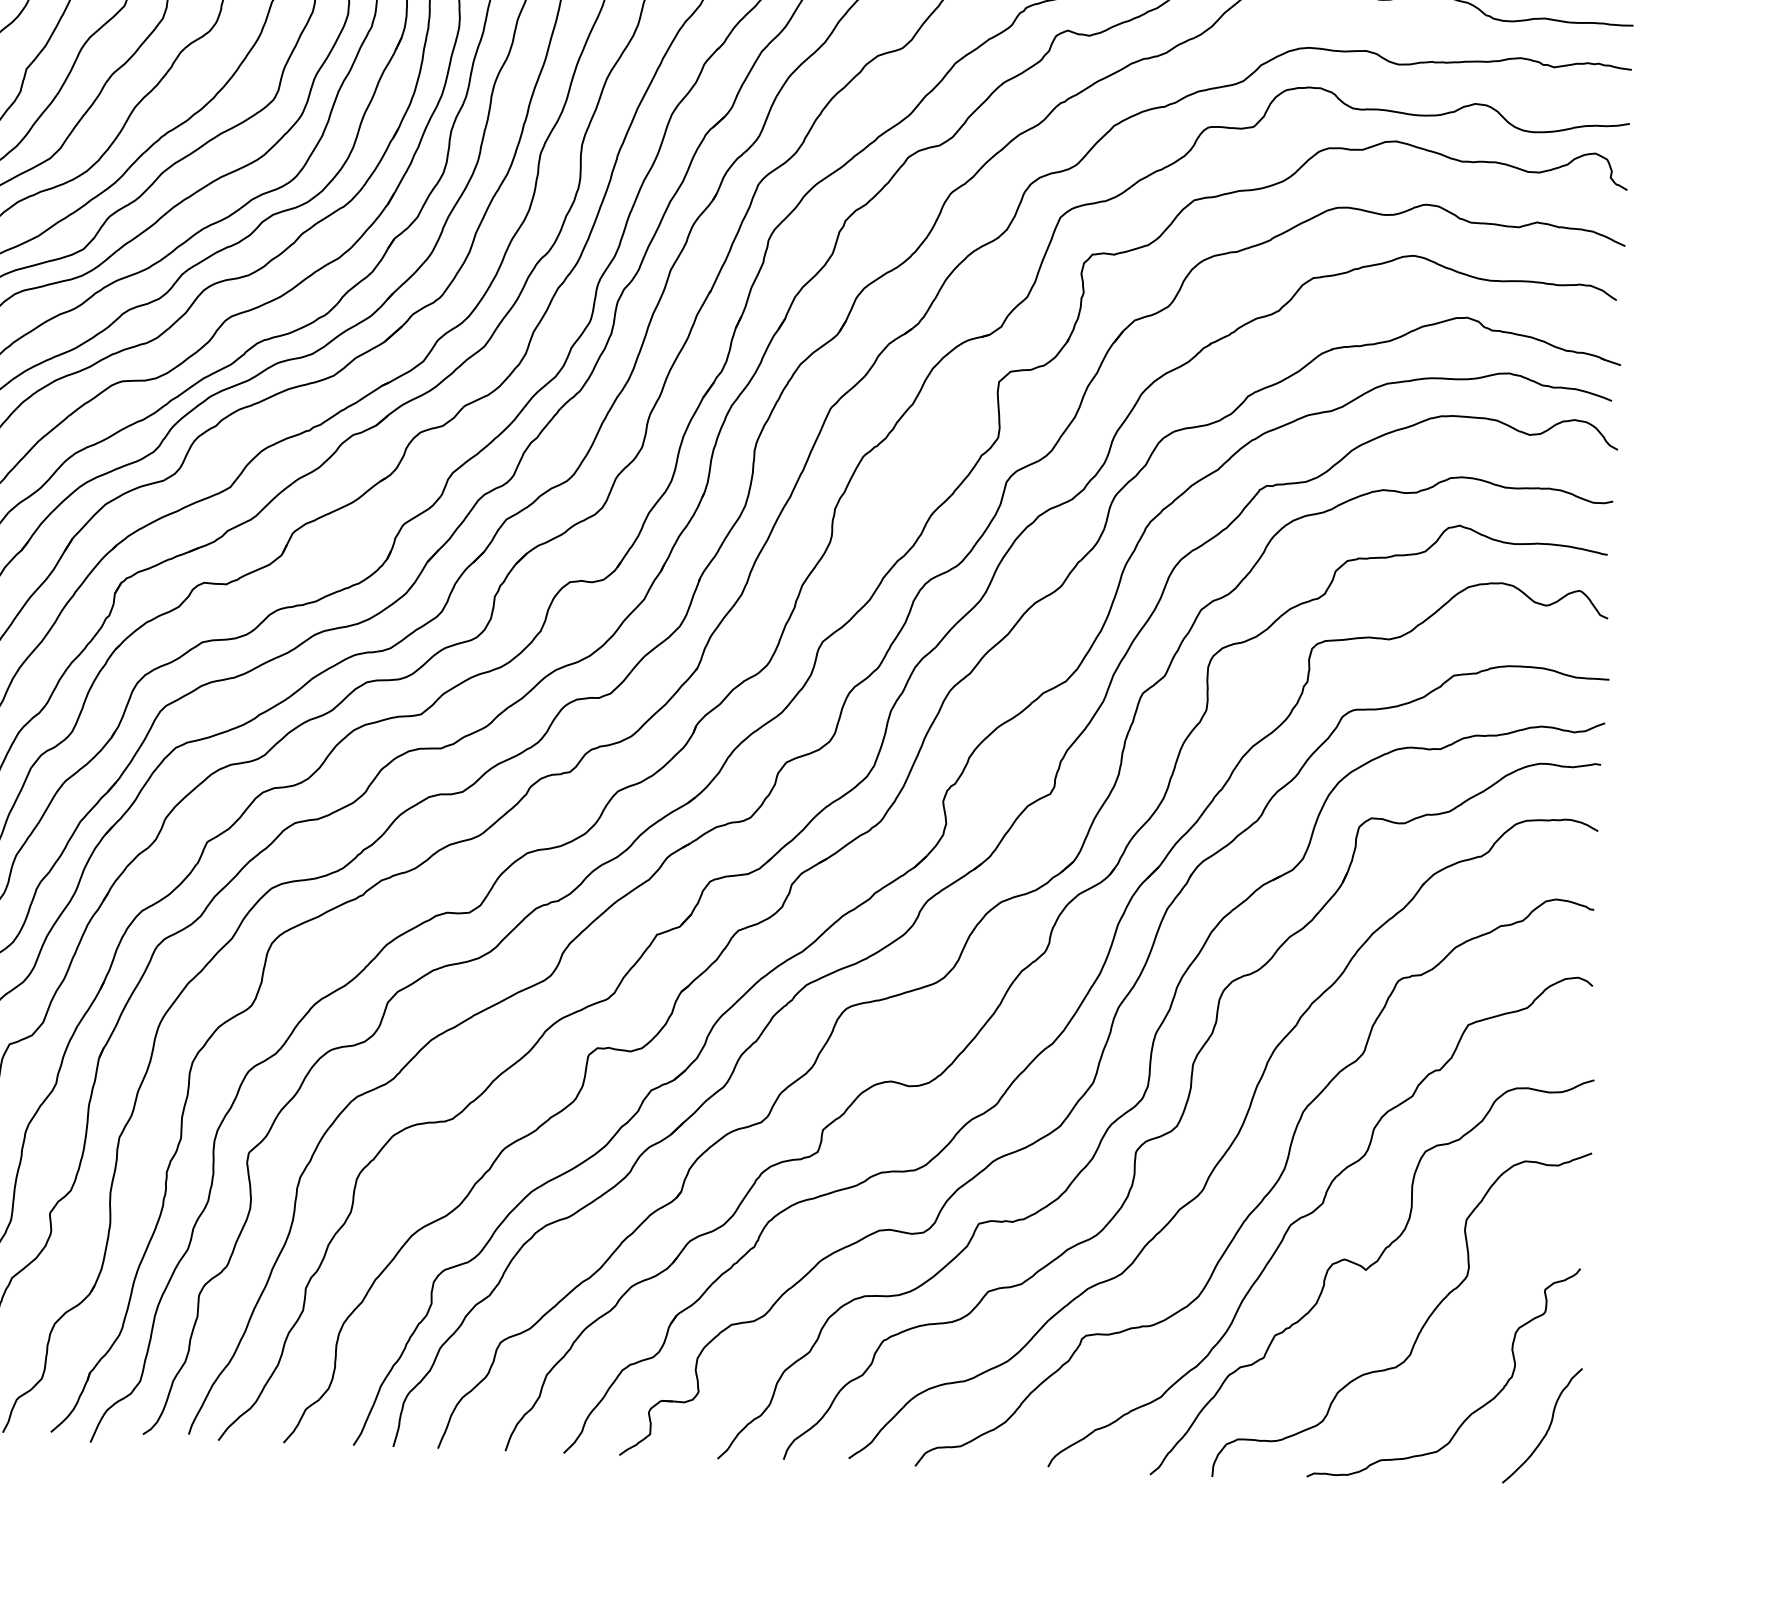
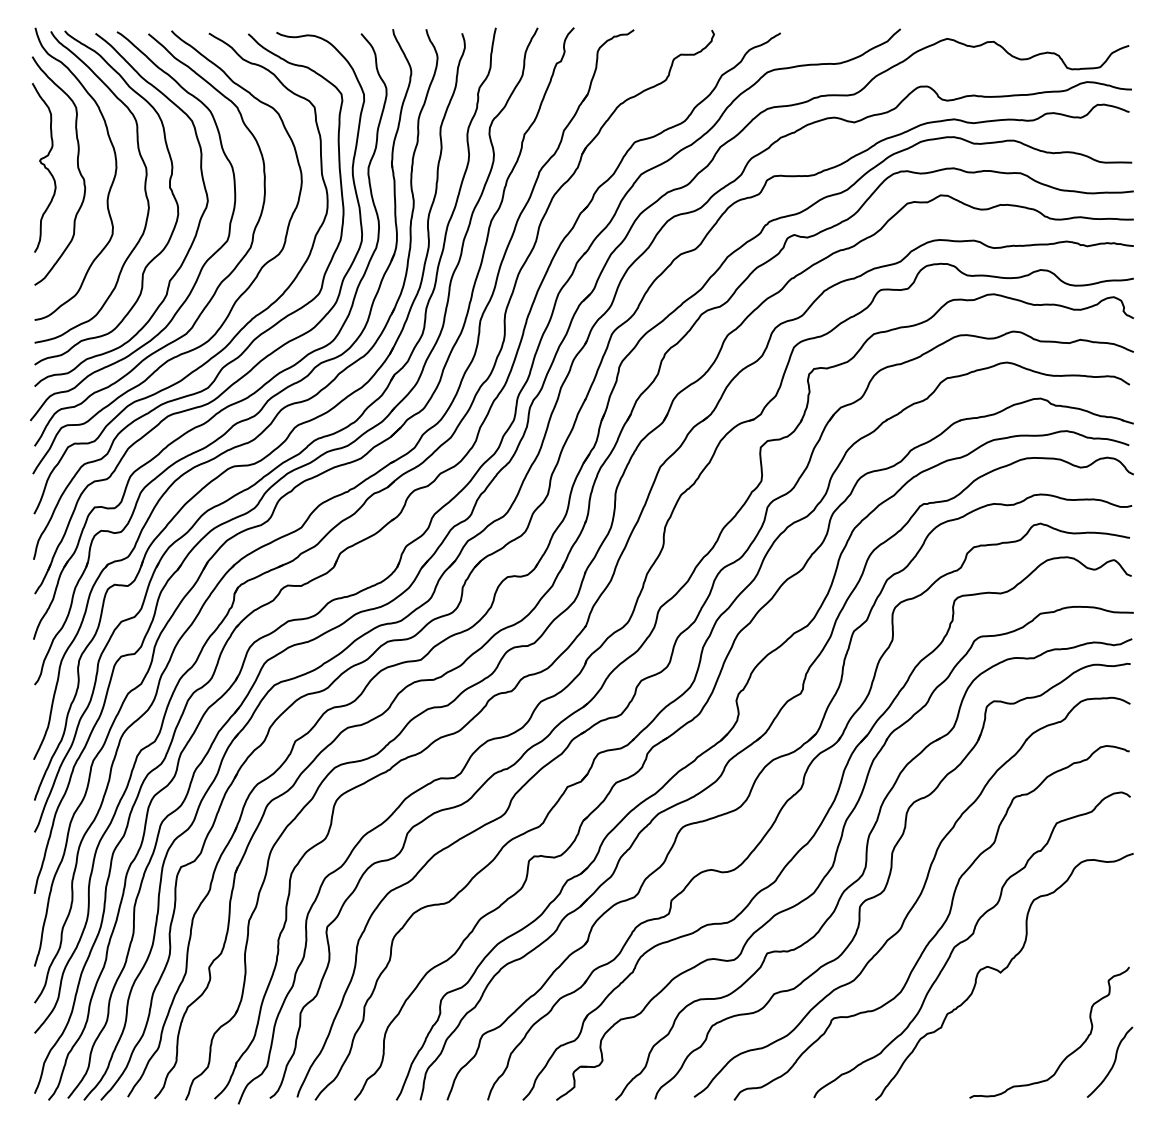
curve: (1422, 1325) -> (1035, 1004), removed

